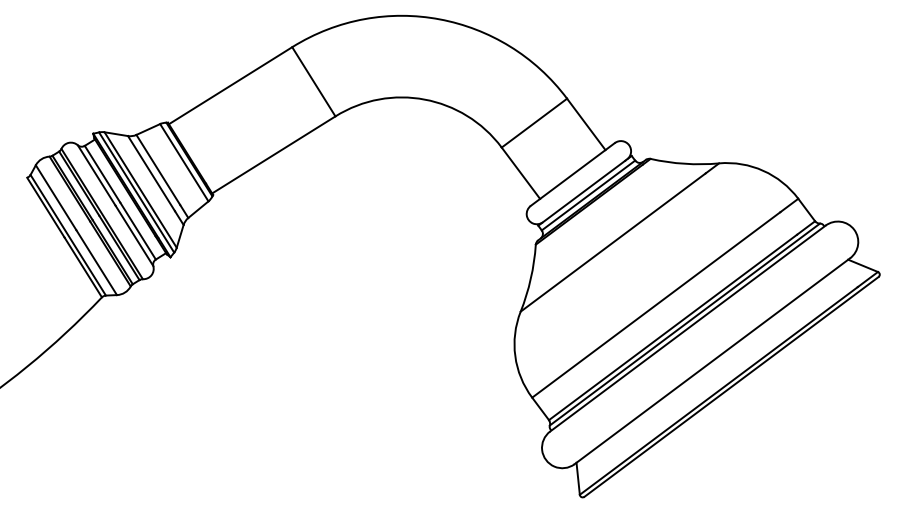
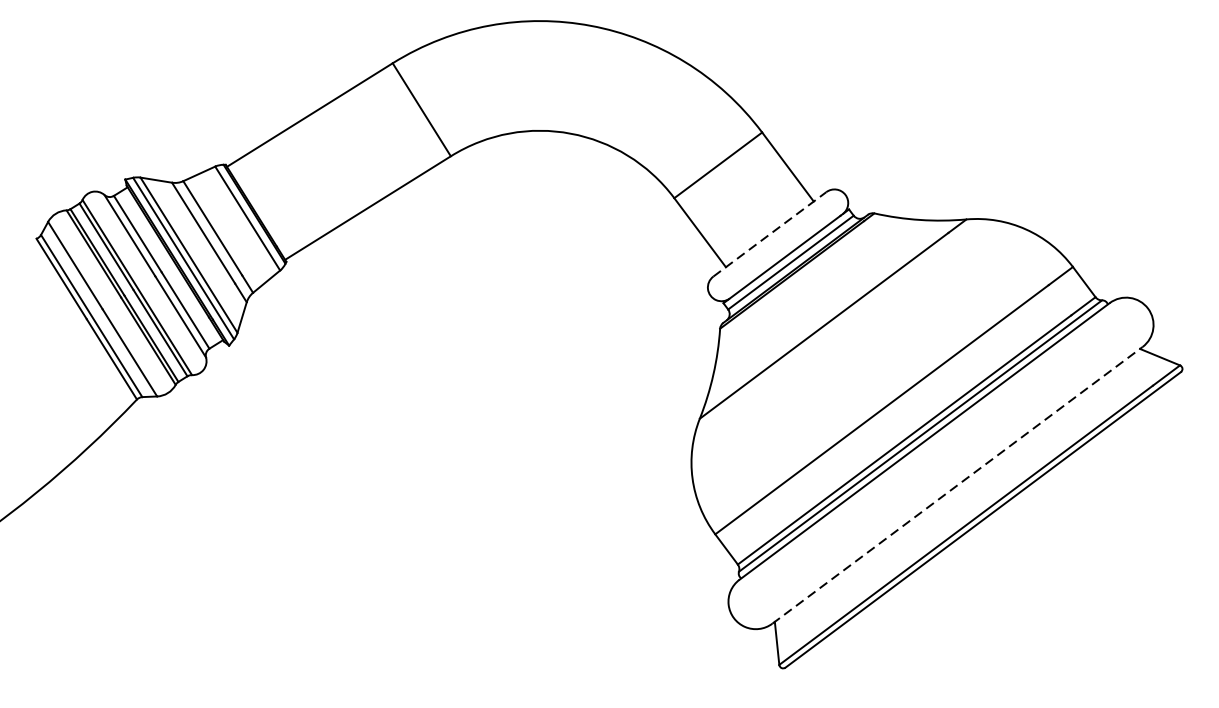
line: (573, 174) -> (770, 234), solid -> dashed
line: (712, 361) -> (957, 485), solid -> dashed

